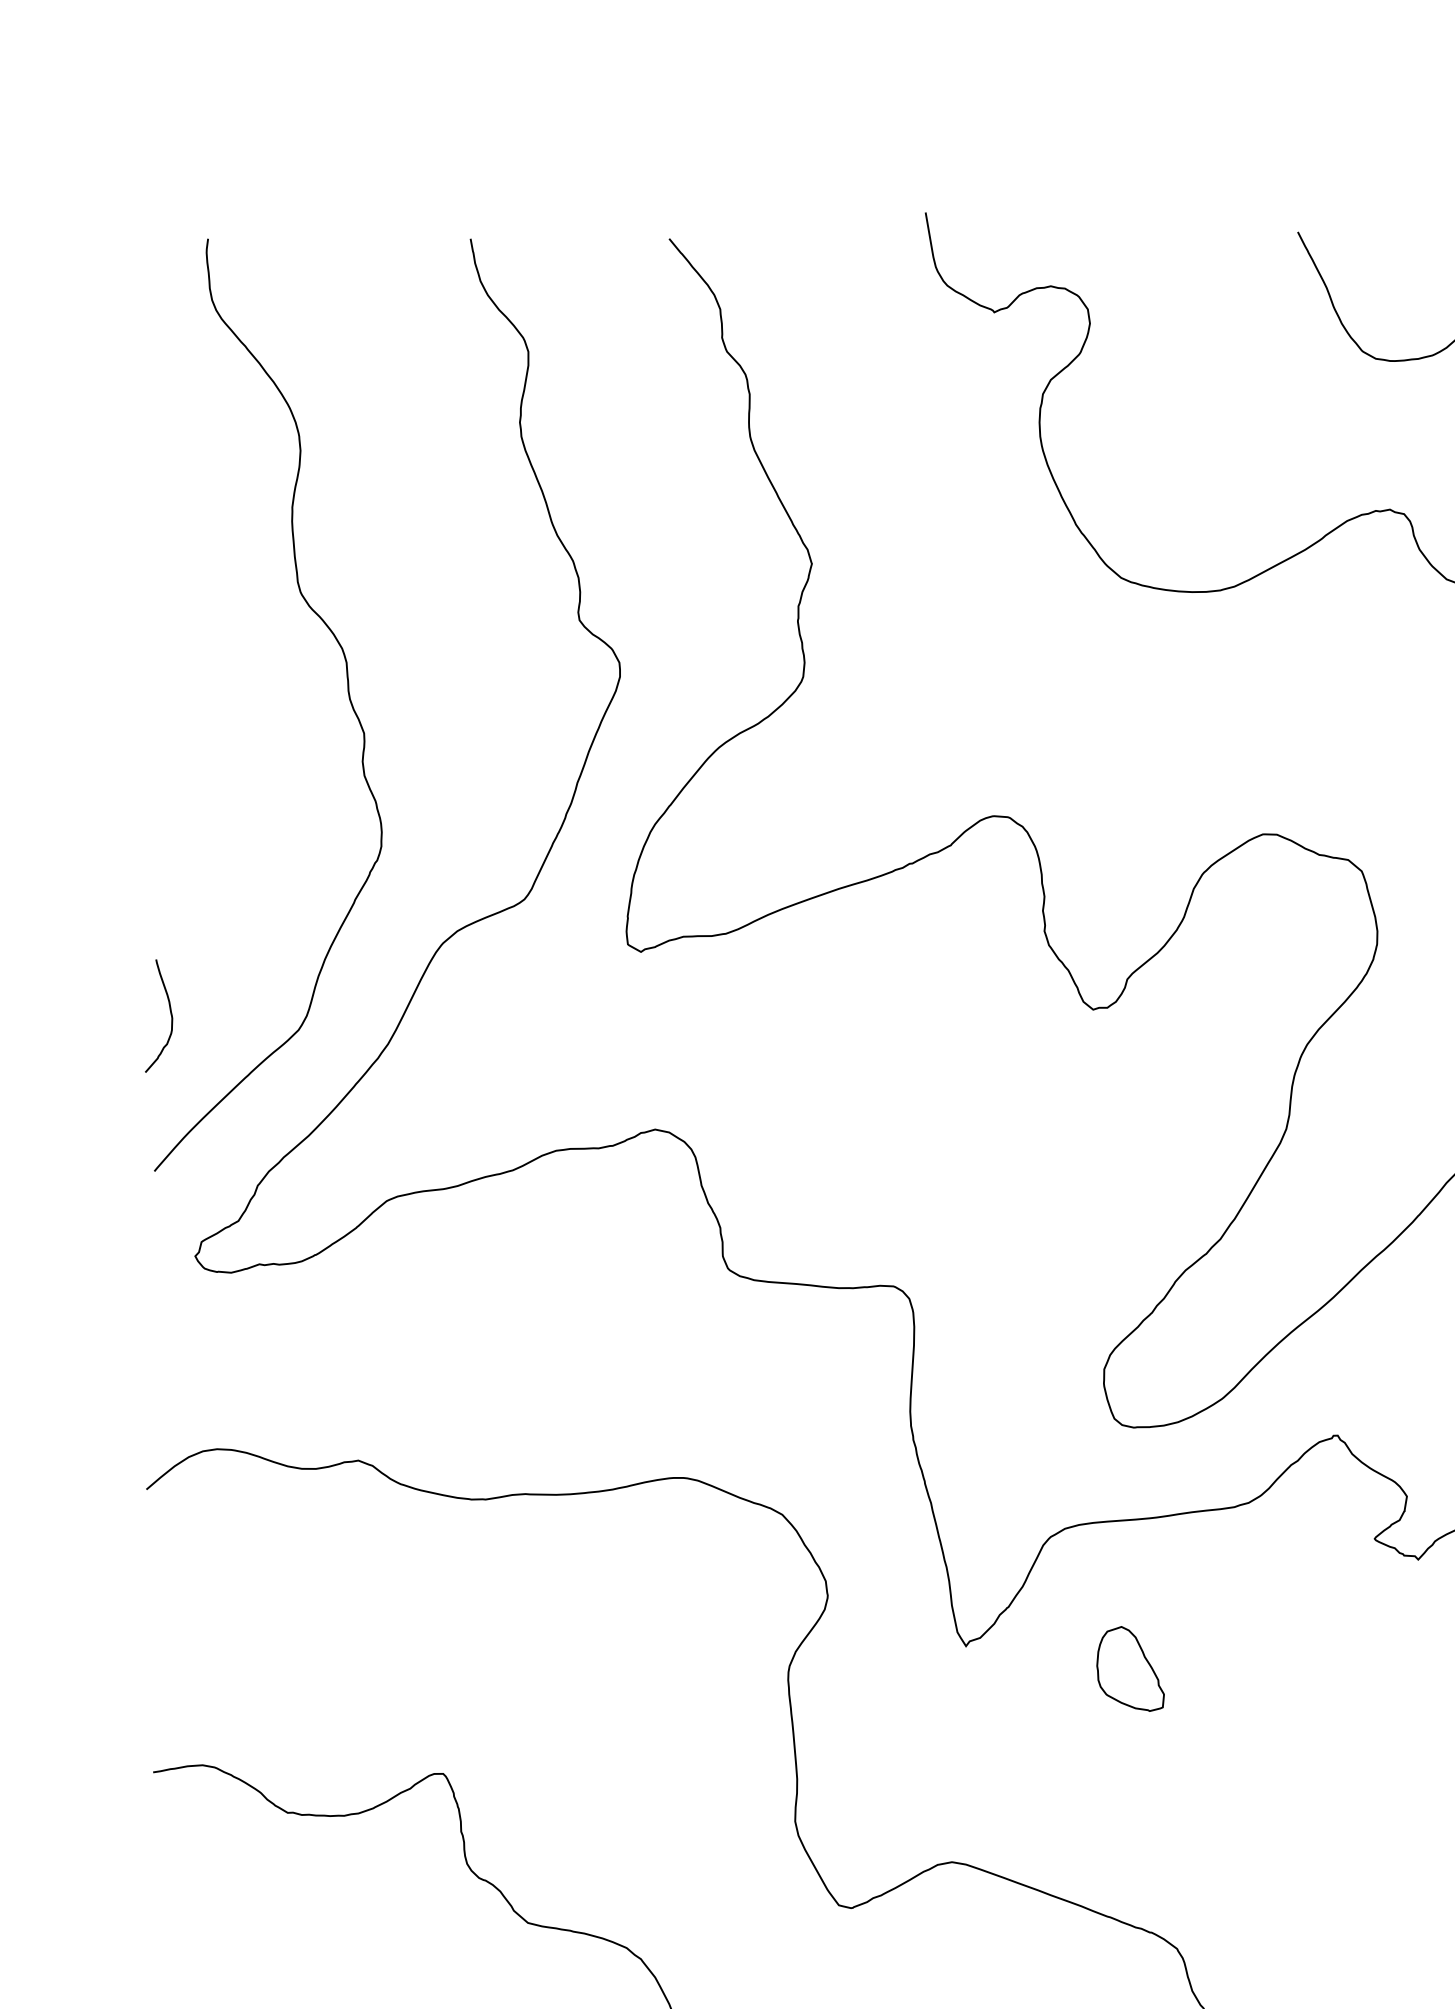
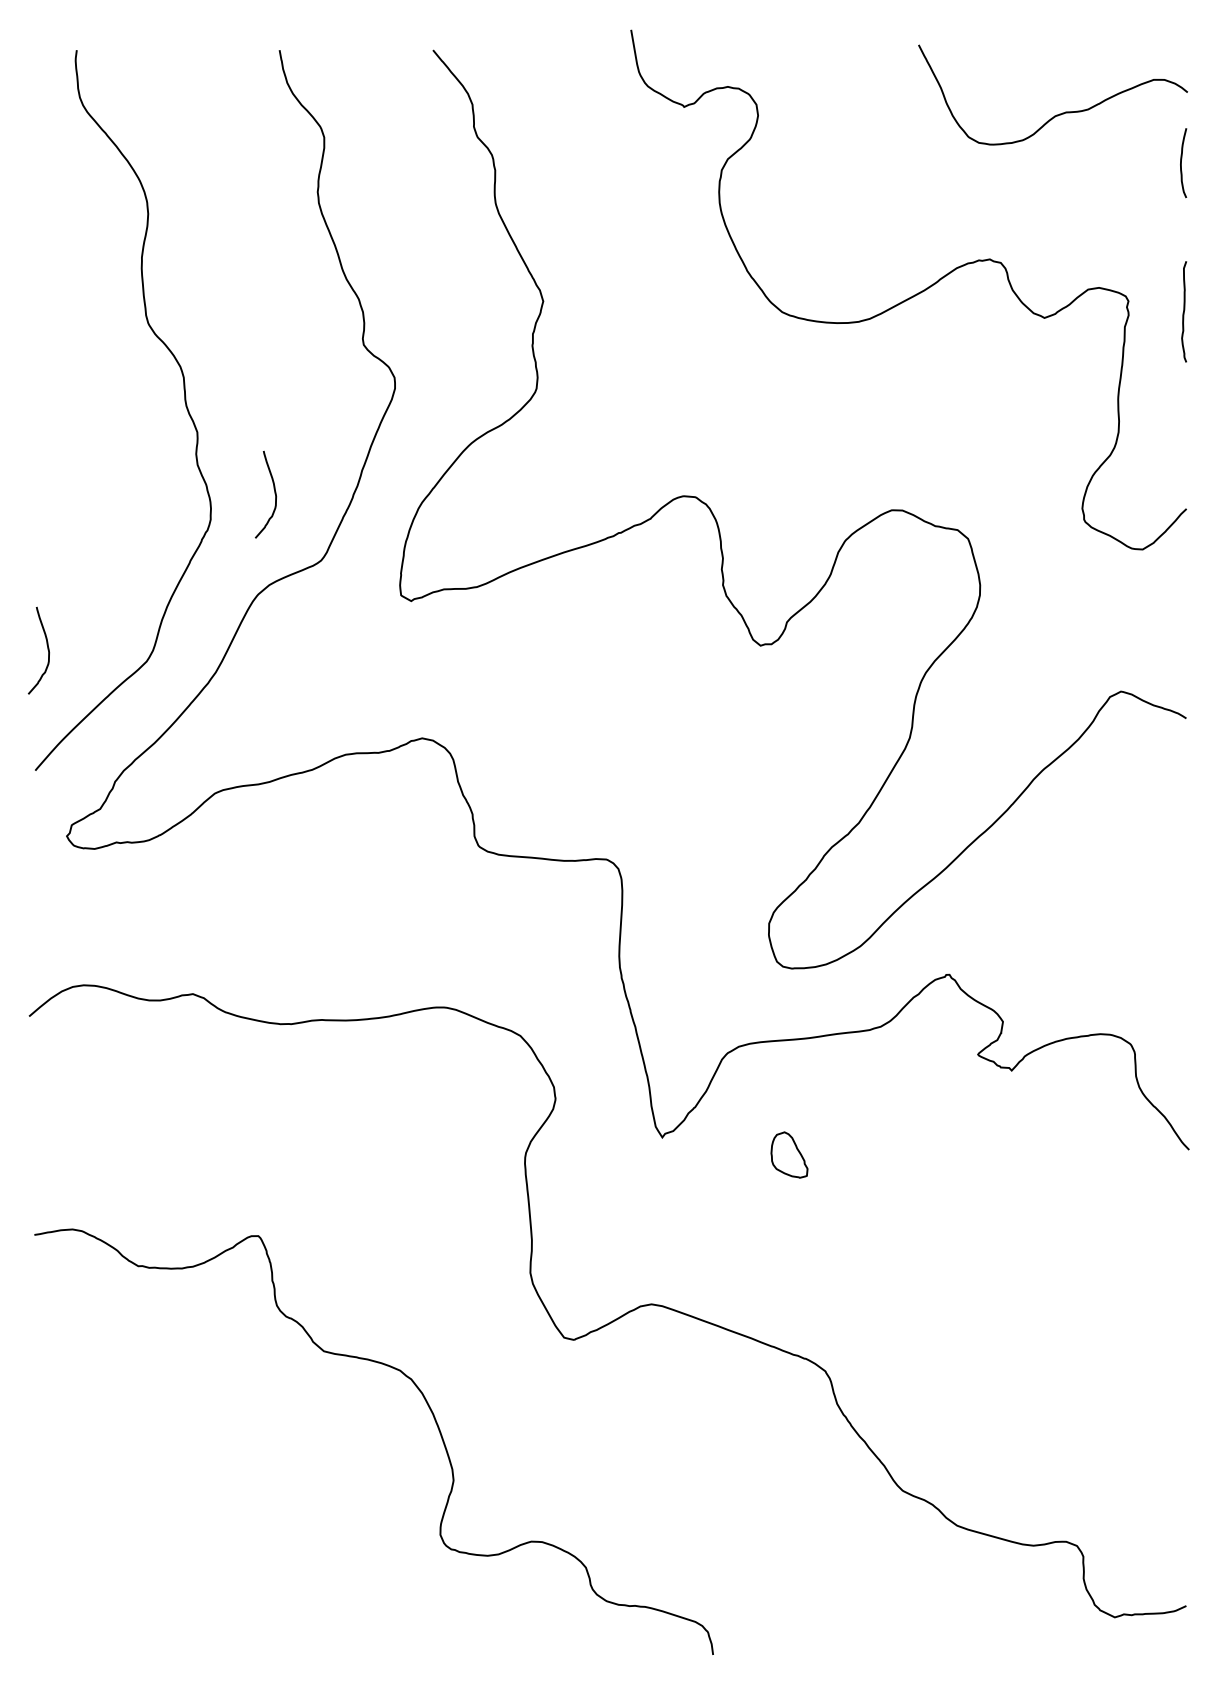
curve: (463, 813) -> (274, 494), added
part: (1130, 1668) -> (789, 1154), size x0.7

